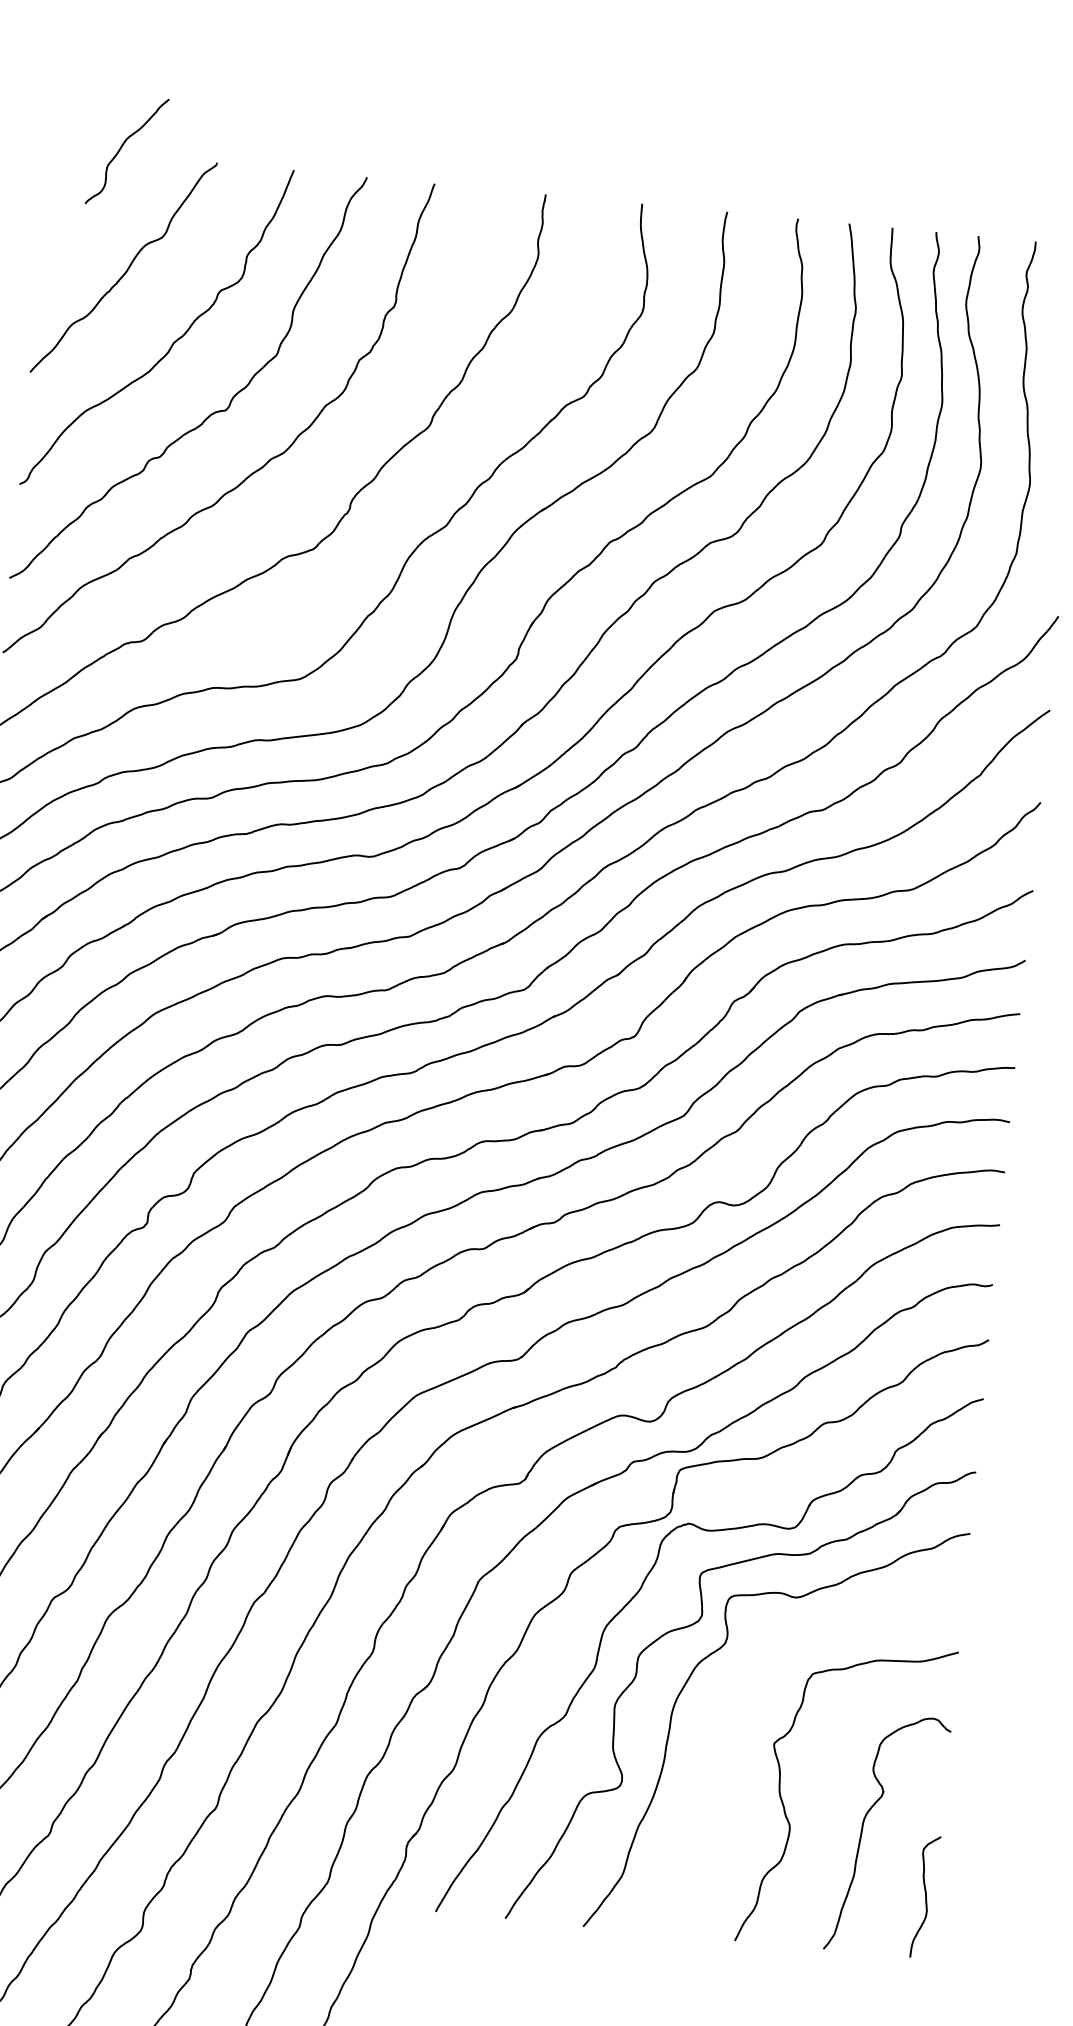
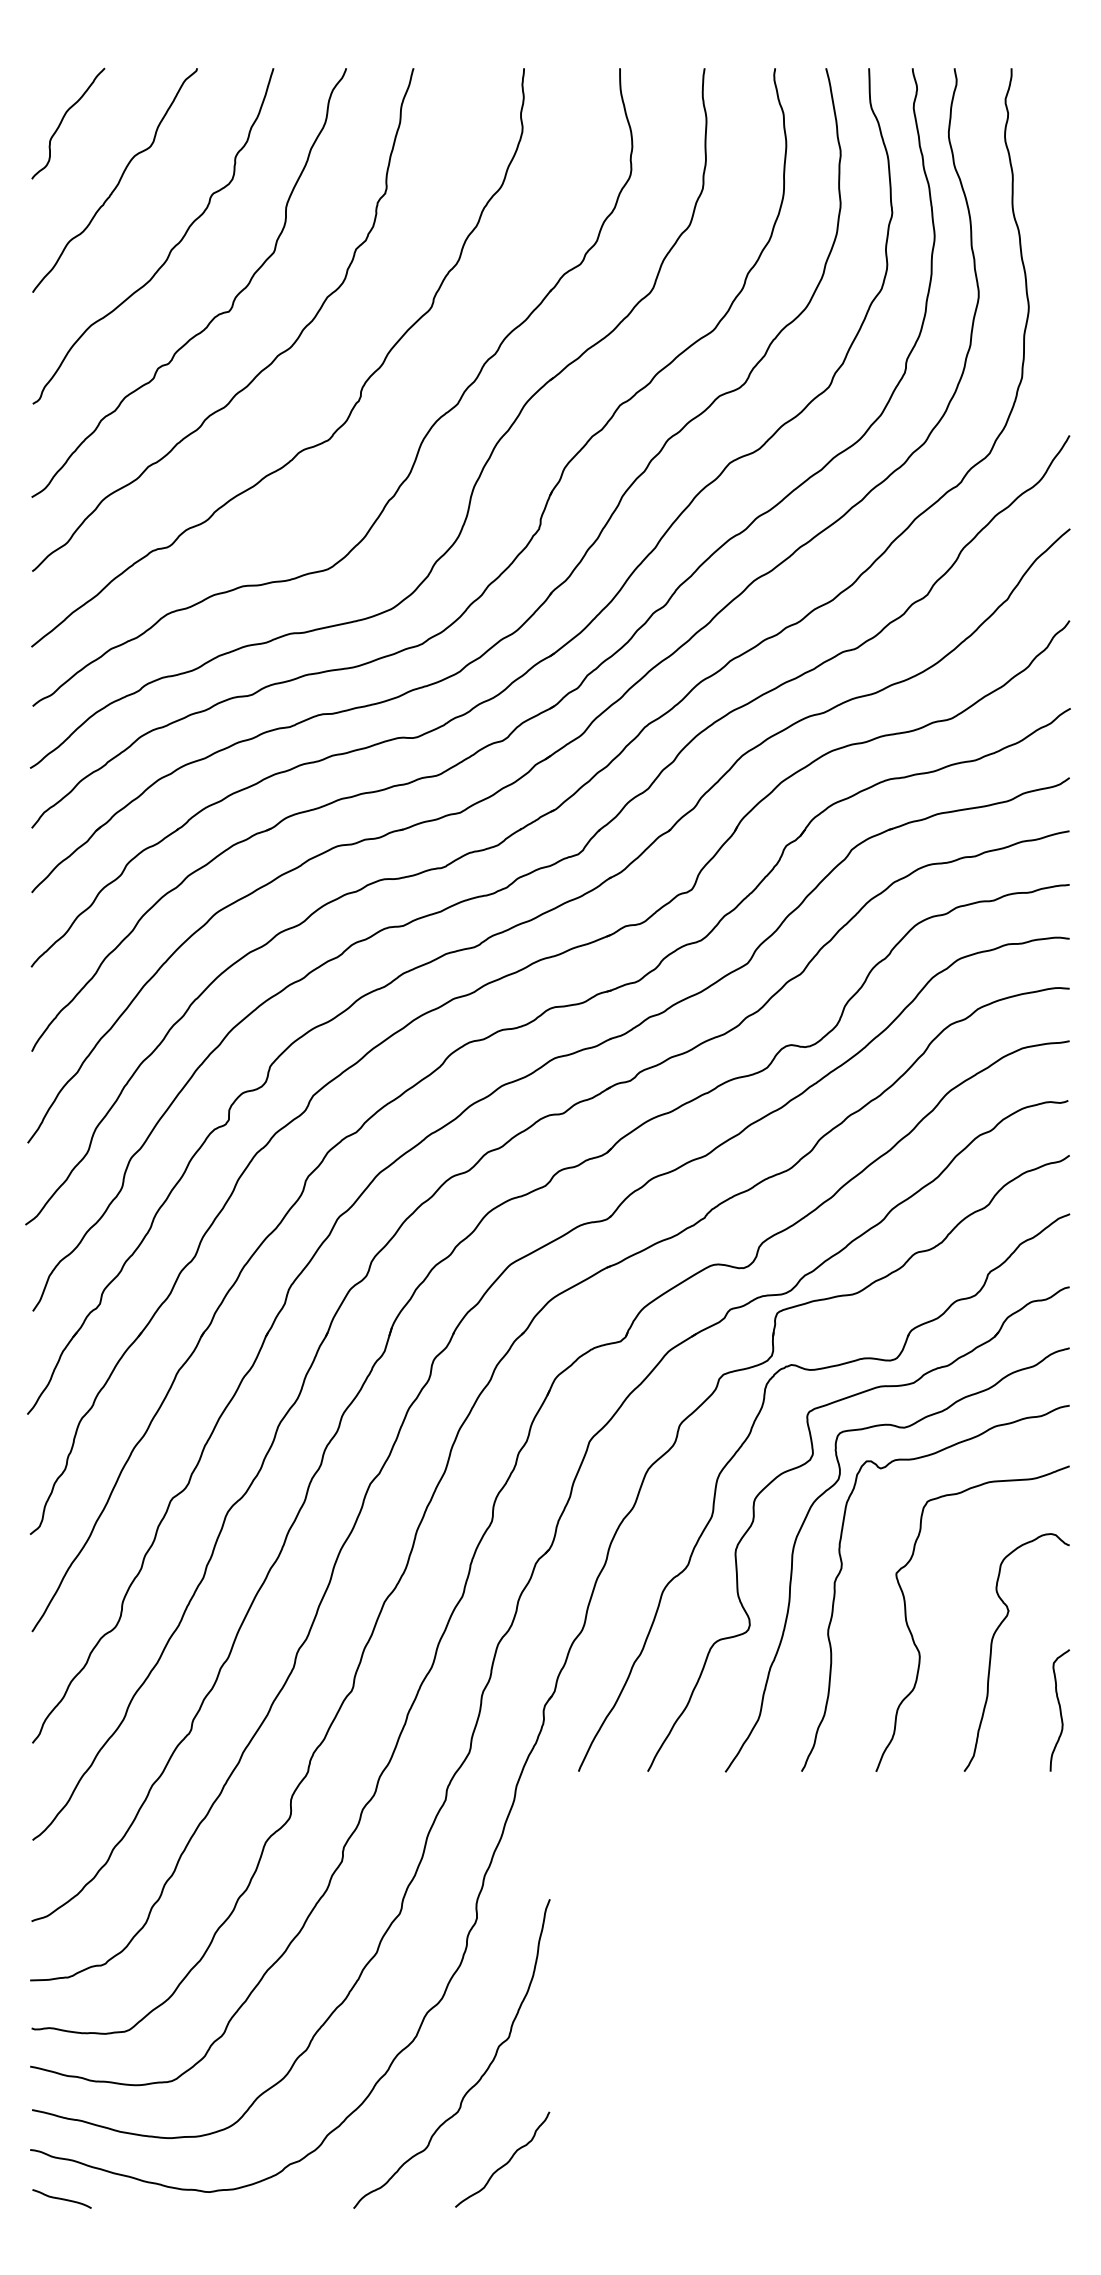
curve: (121, 148) -> (62, 121), moved
curve: (720, 1733) -> (842, 1568), added

